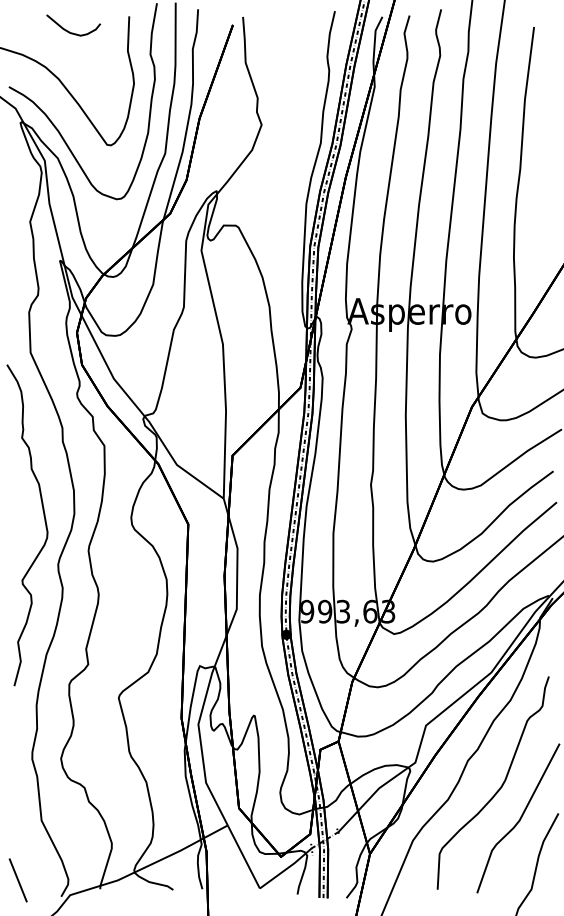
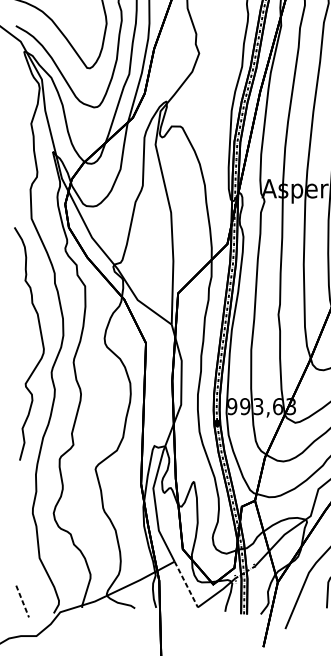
line: (244, 857) -> (186, 584), solid -> dashed
line: (18, 880) -> (22, 601), solid -> dashed

